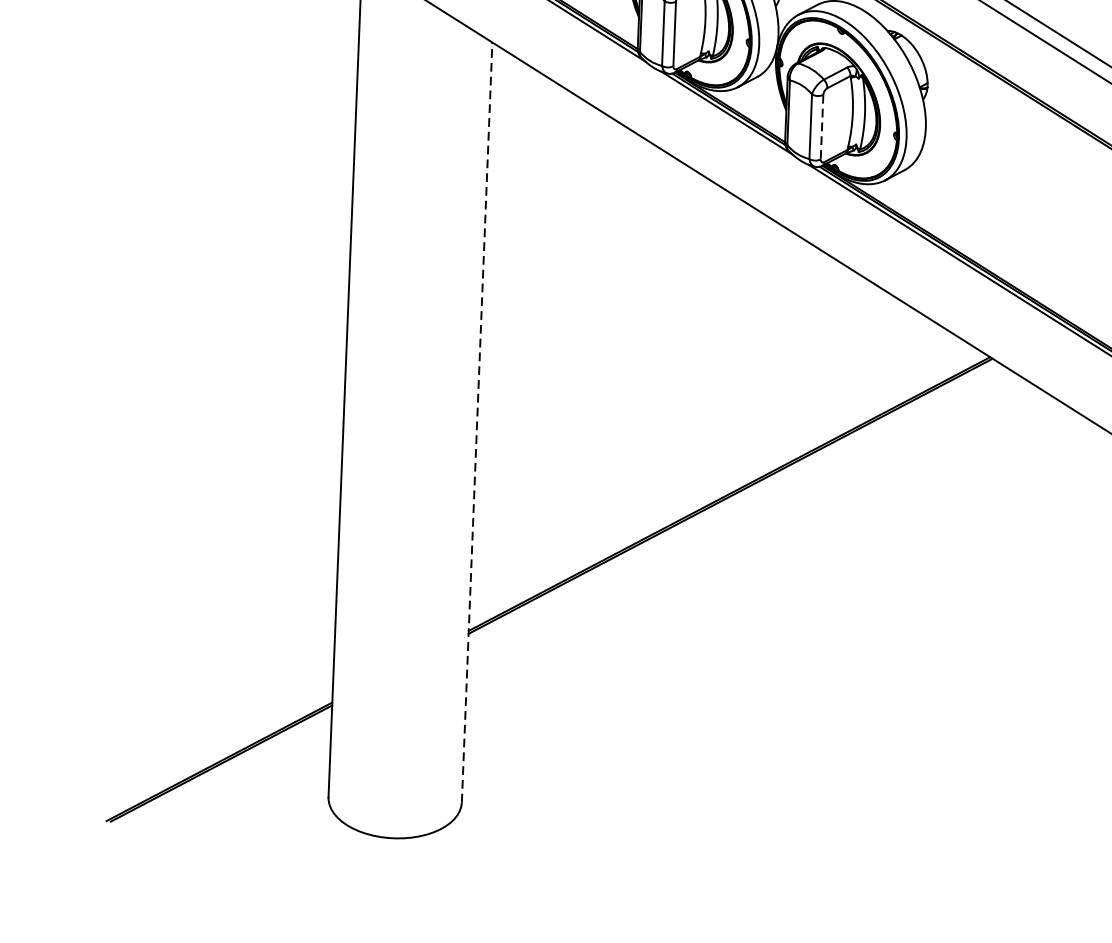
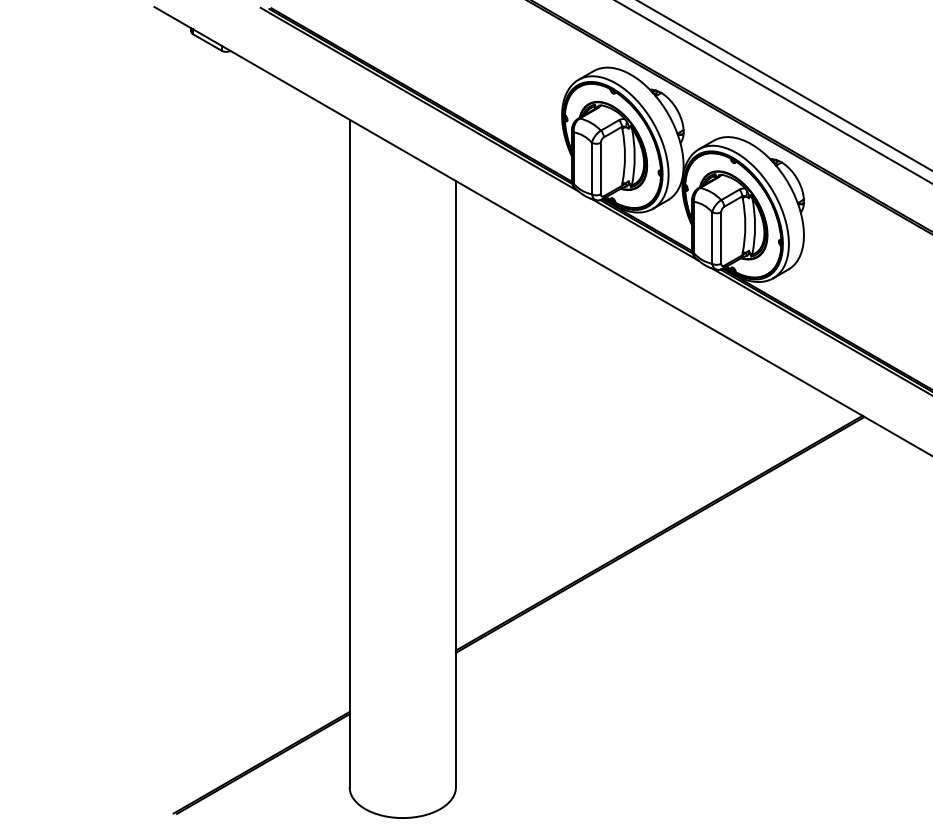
line: (822, 127) -> (721, 238), dashed -> solid
line: (477, 421) -> (456, 483), dashed -> solid

